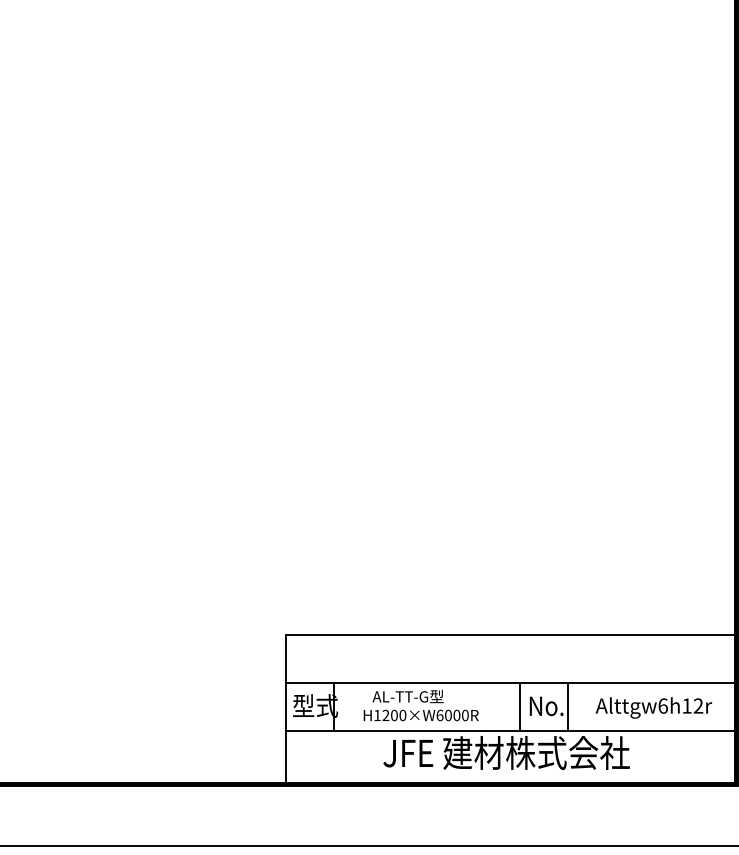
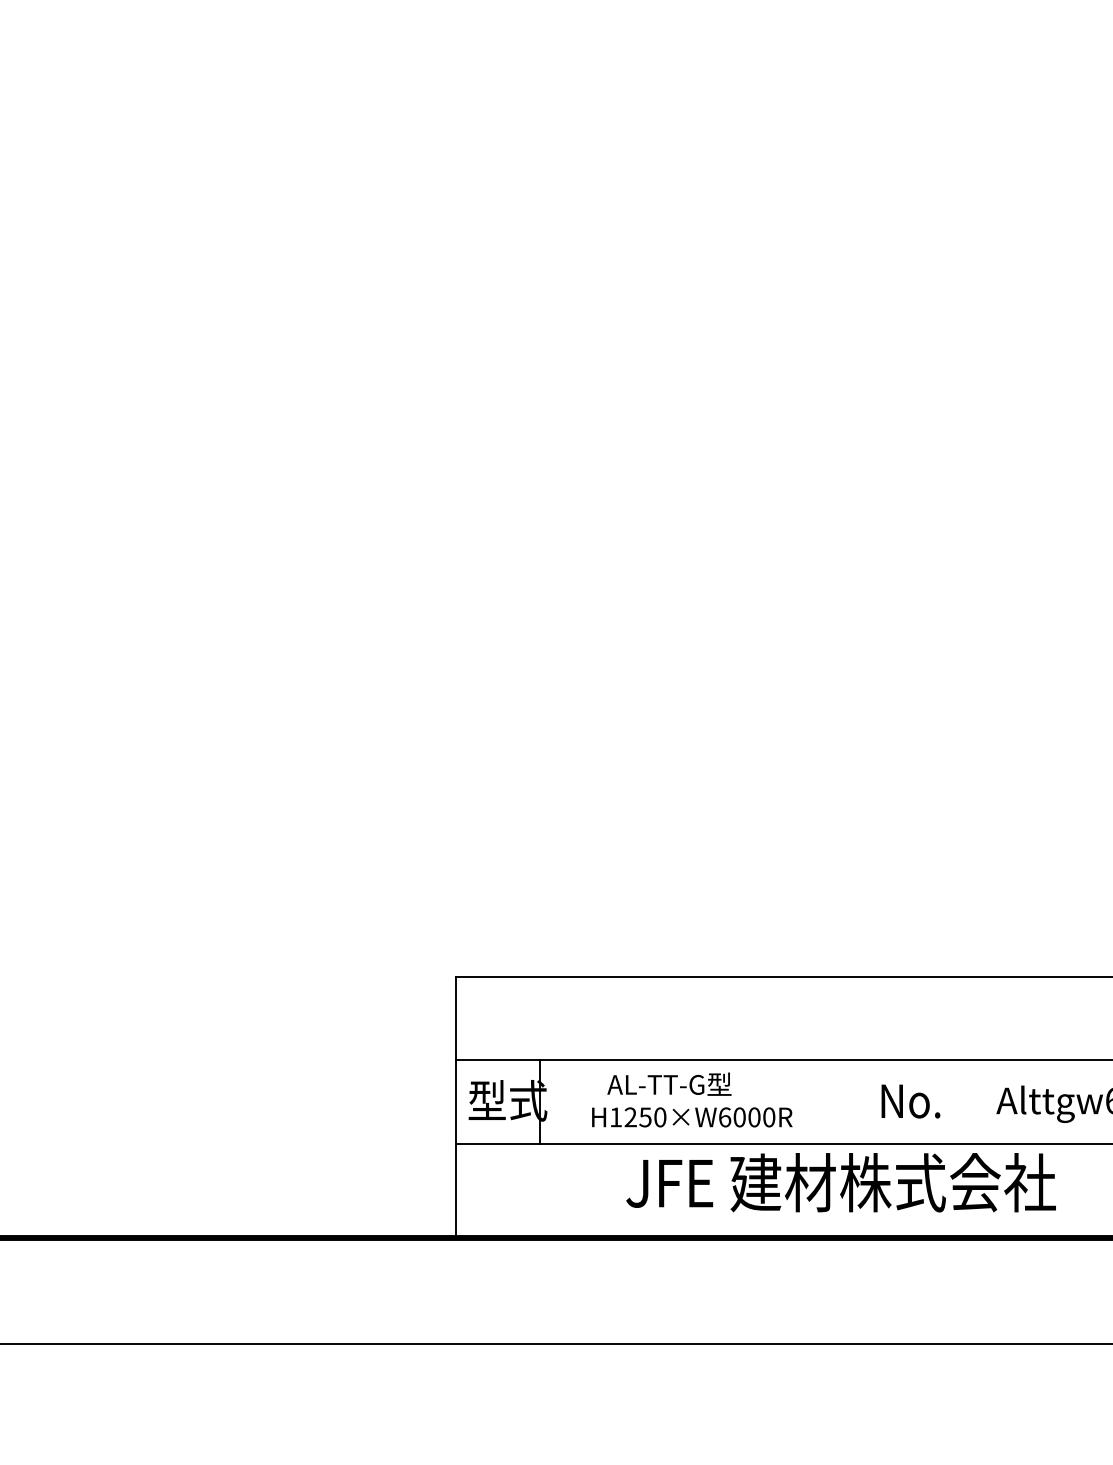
line: (519, 706) -> (863, 1101), removed
line: (567, 706) -> (947, 1101), removed
text: (393, 715) -> (643, 1117), H1200×W6000R -> H1250×W6000R

